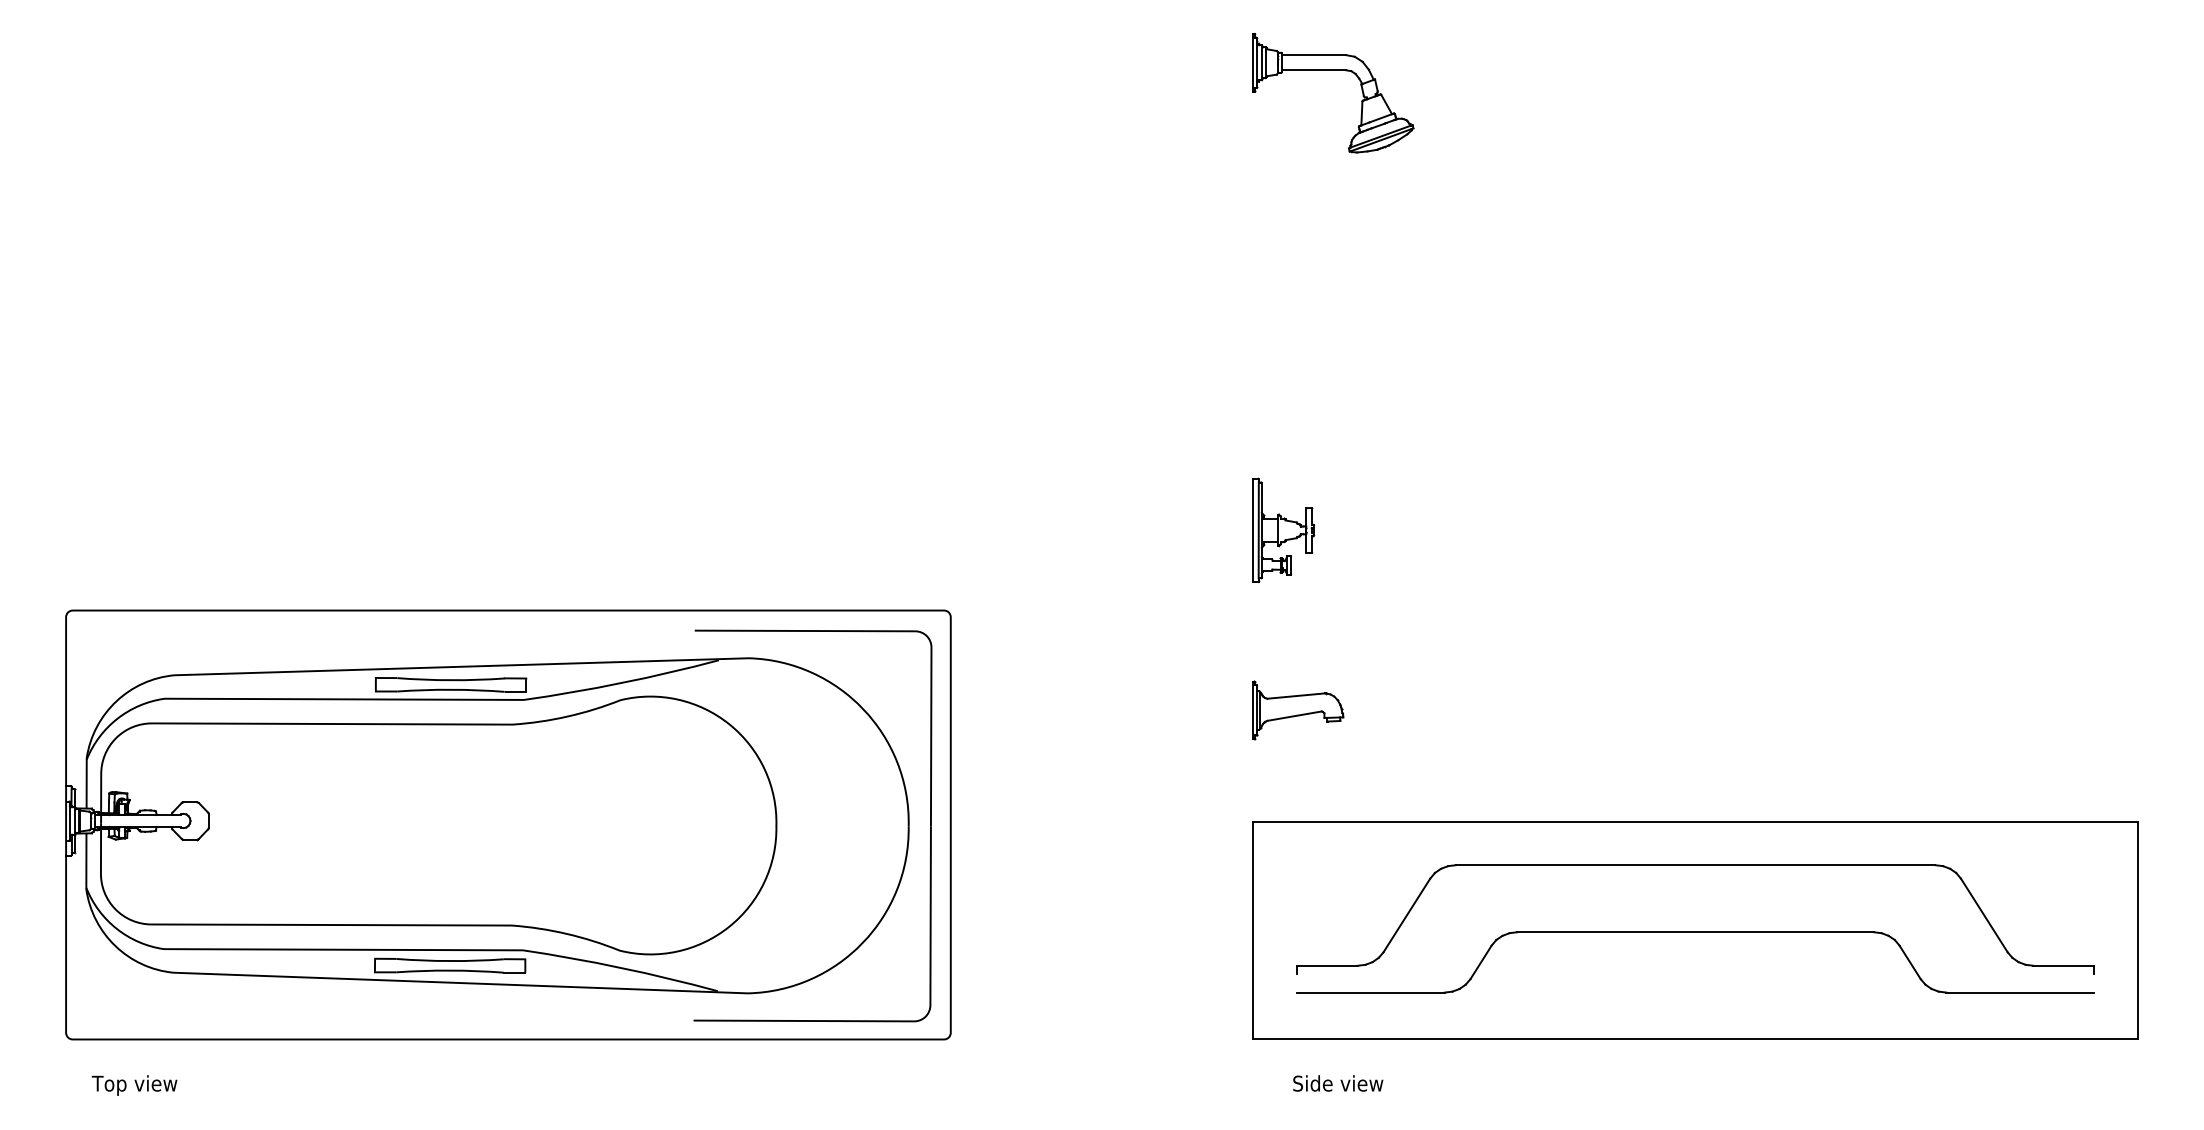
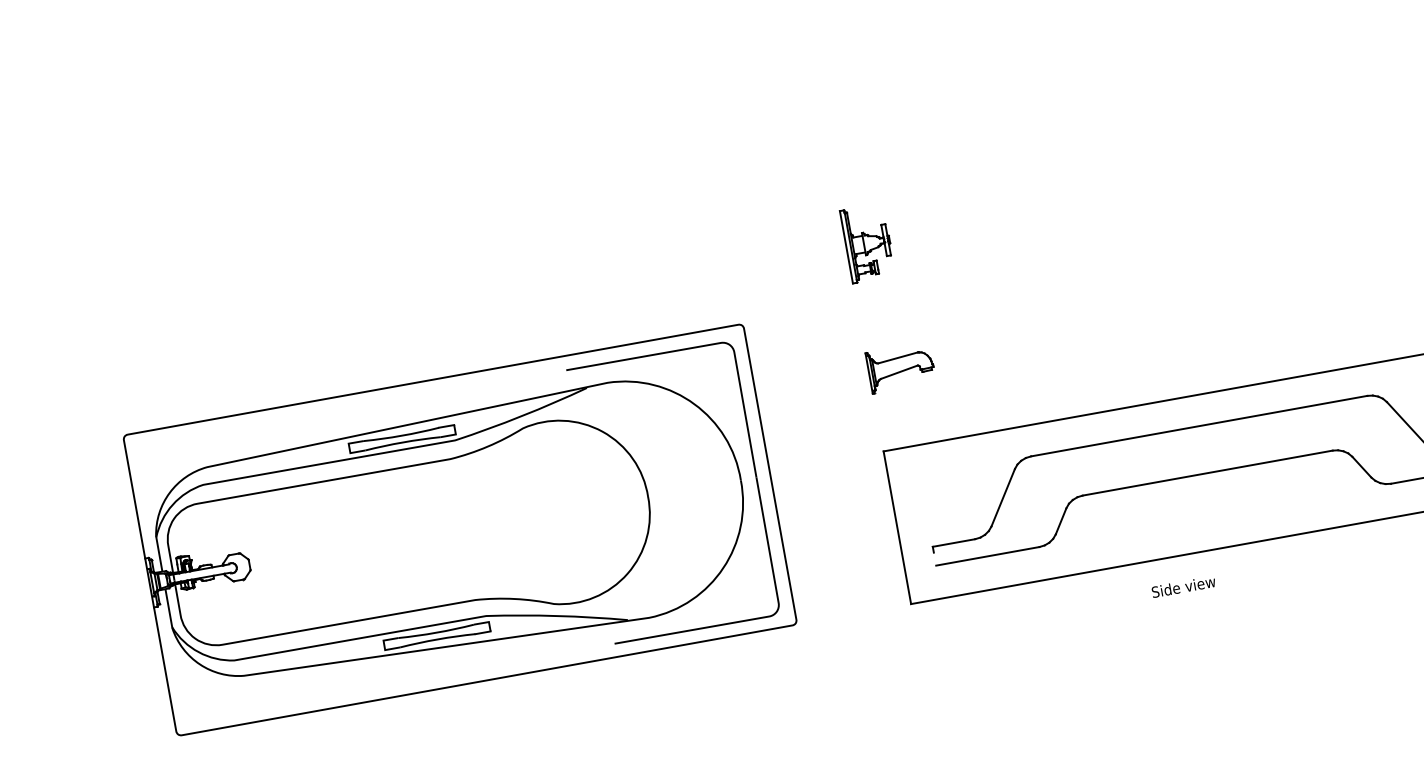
part: (508, 824) -> (460, 529), moved
text: (1338, 1083) -> (1183, 586), moved

